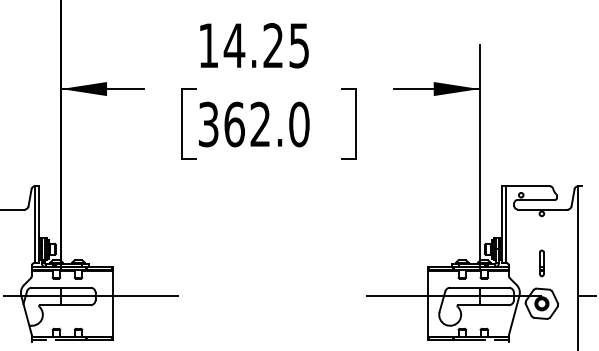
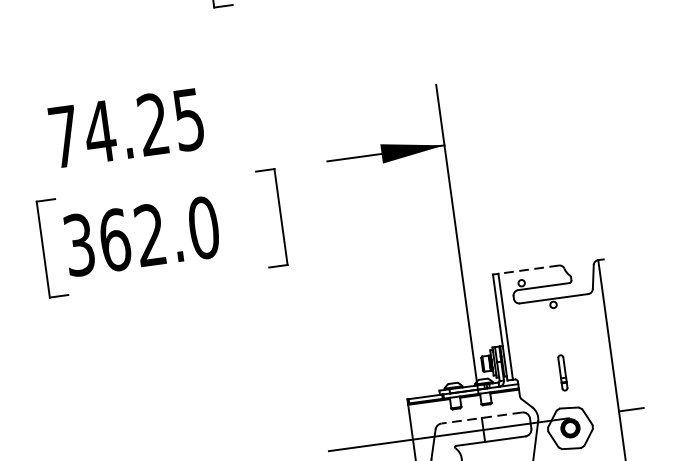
text: (208, 45) -> (64, 136), 14.25 -> 74.25
line: (527, 186) -> (528, 270), solid -> dashed
line: (479, 287) -> (481, 417), solid -> dashed

